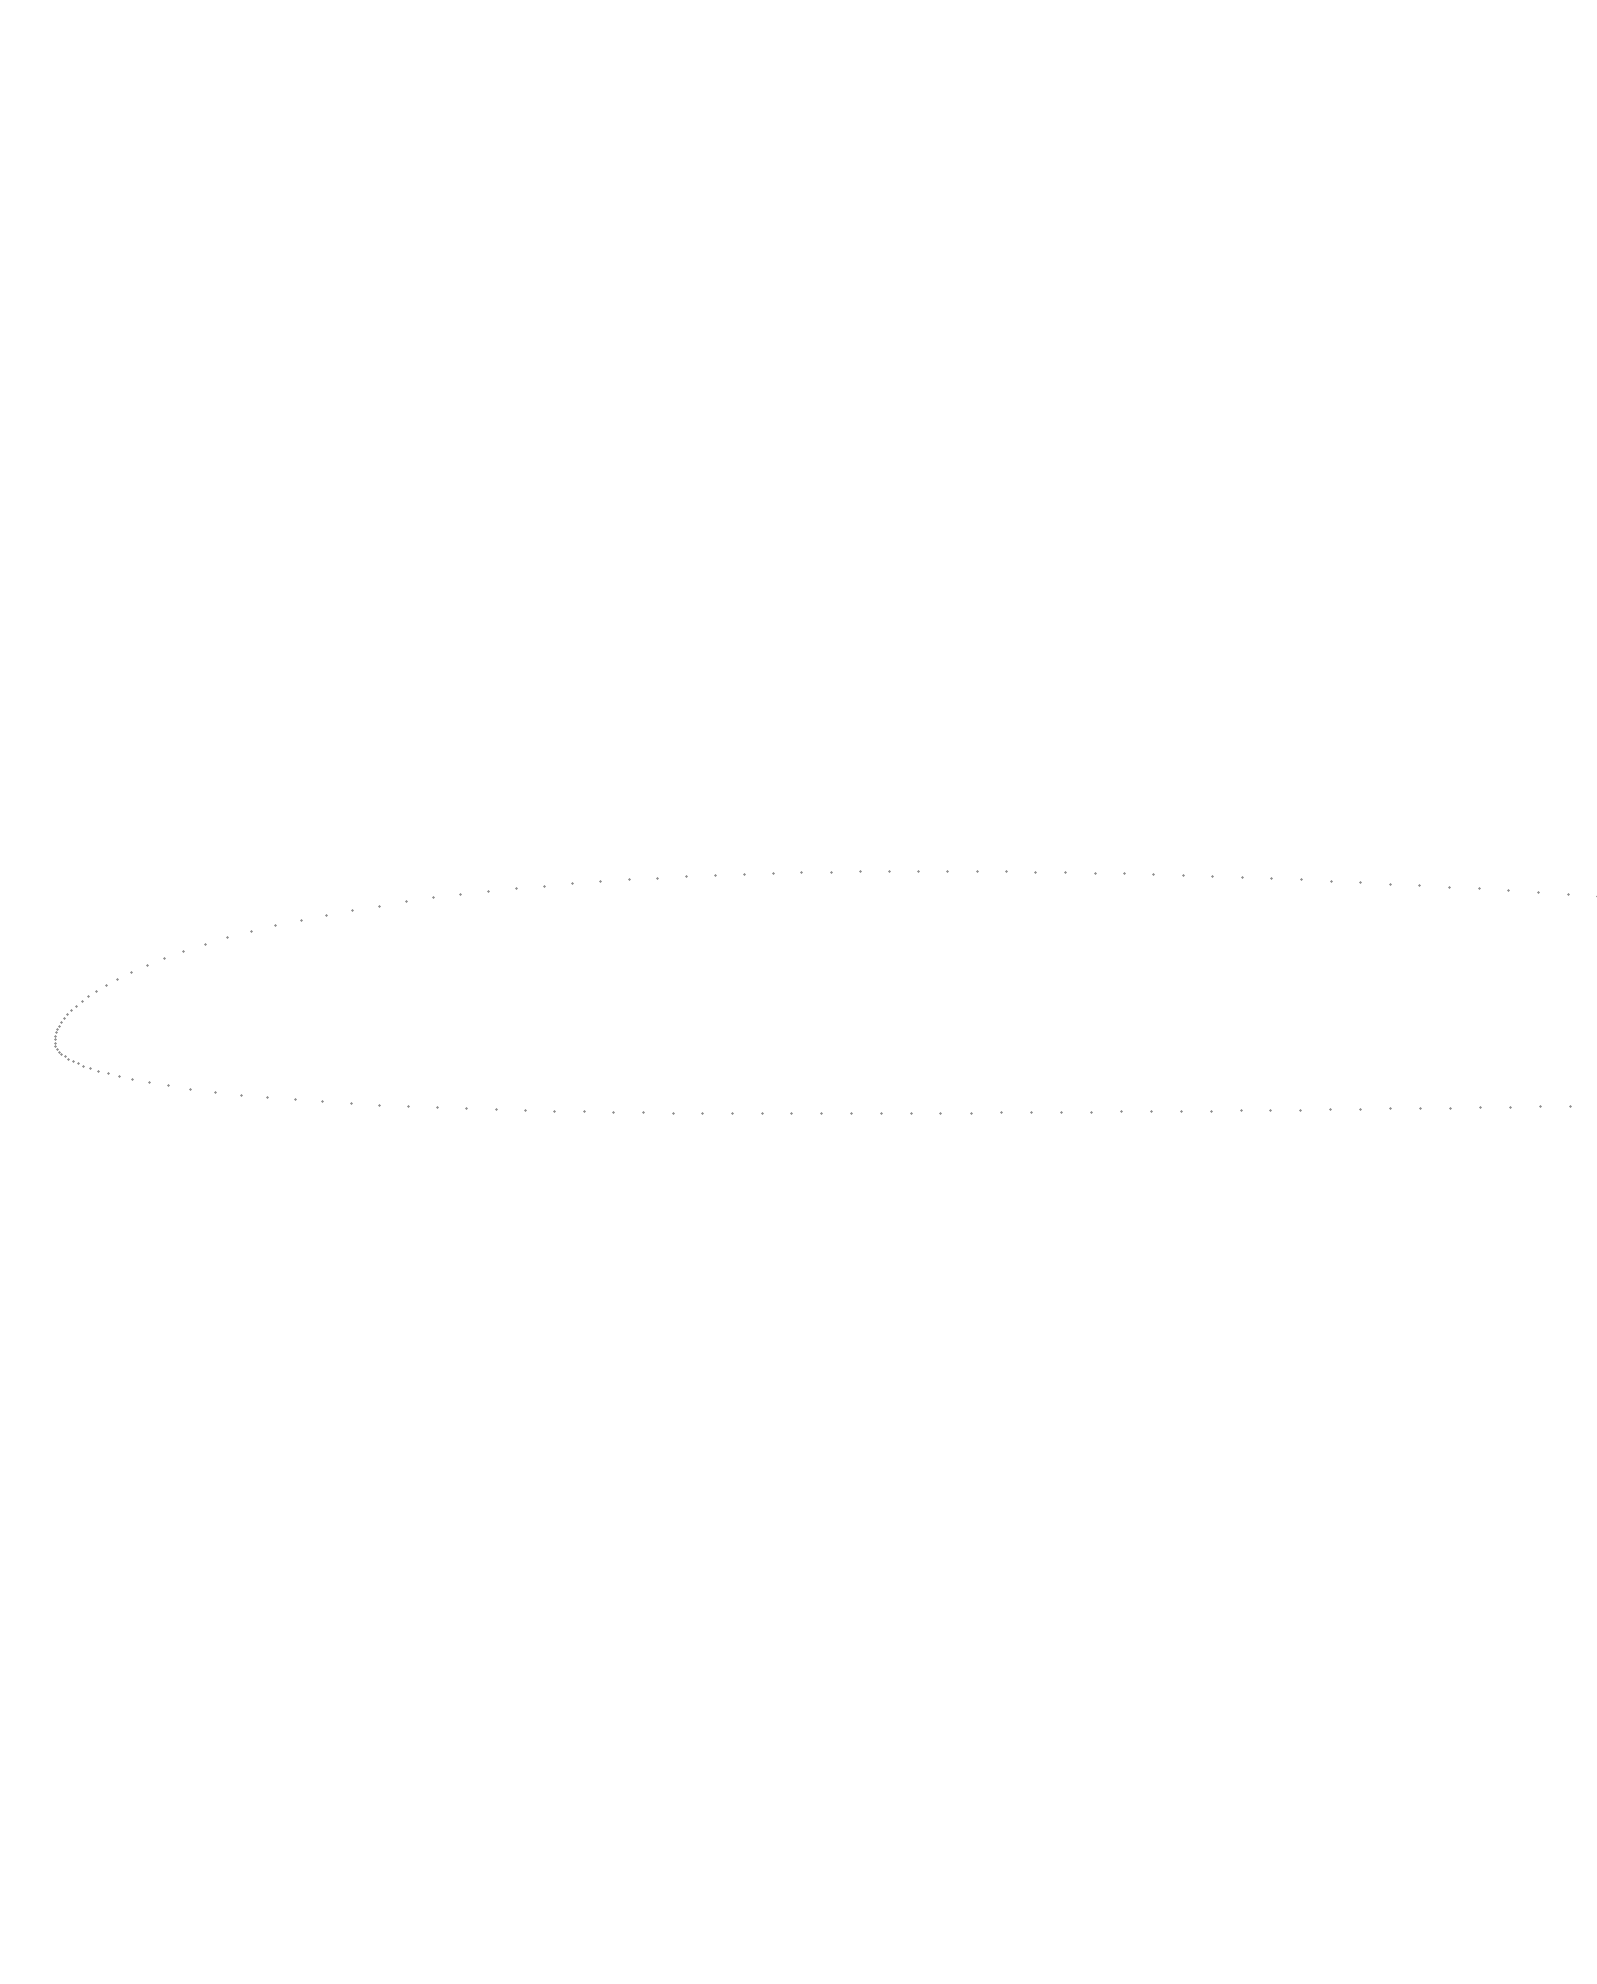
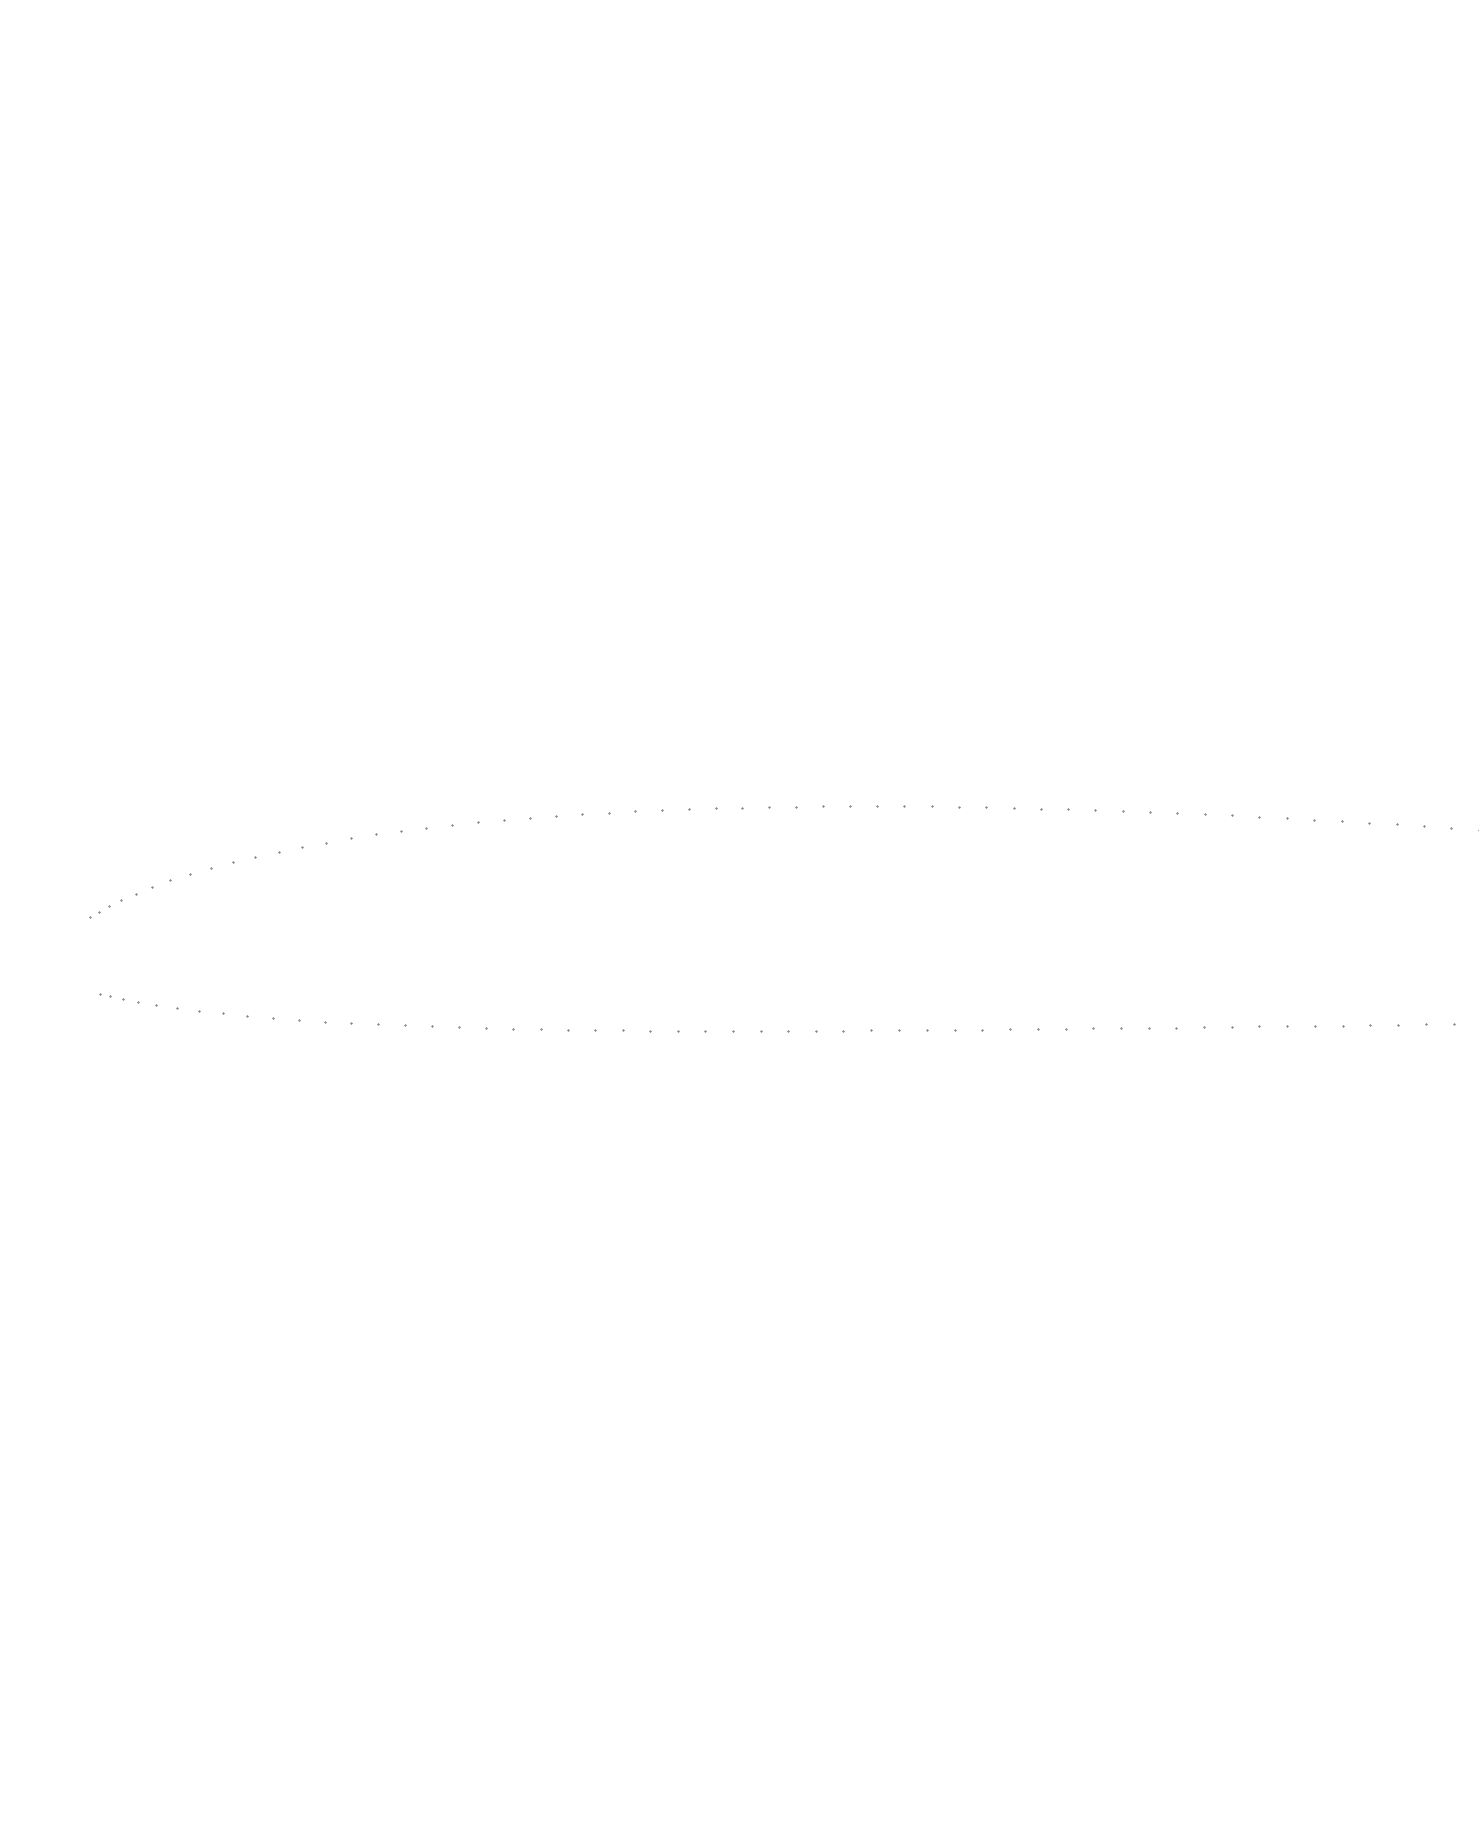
part: (60, 1026) -> (56, 950), removed

